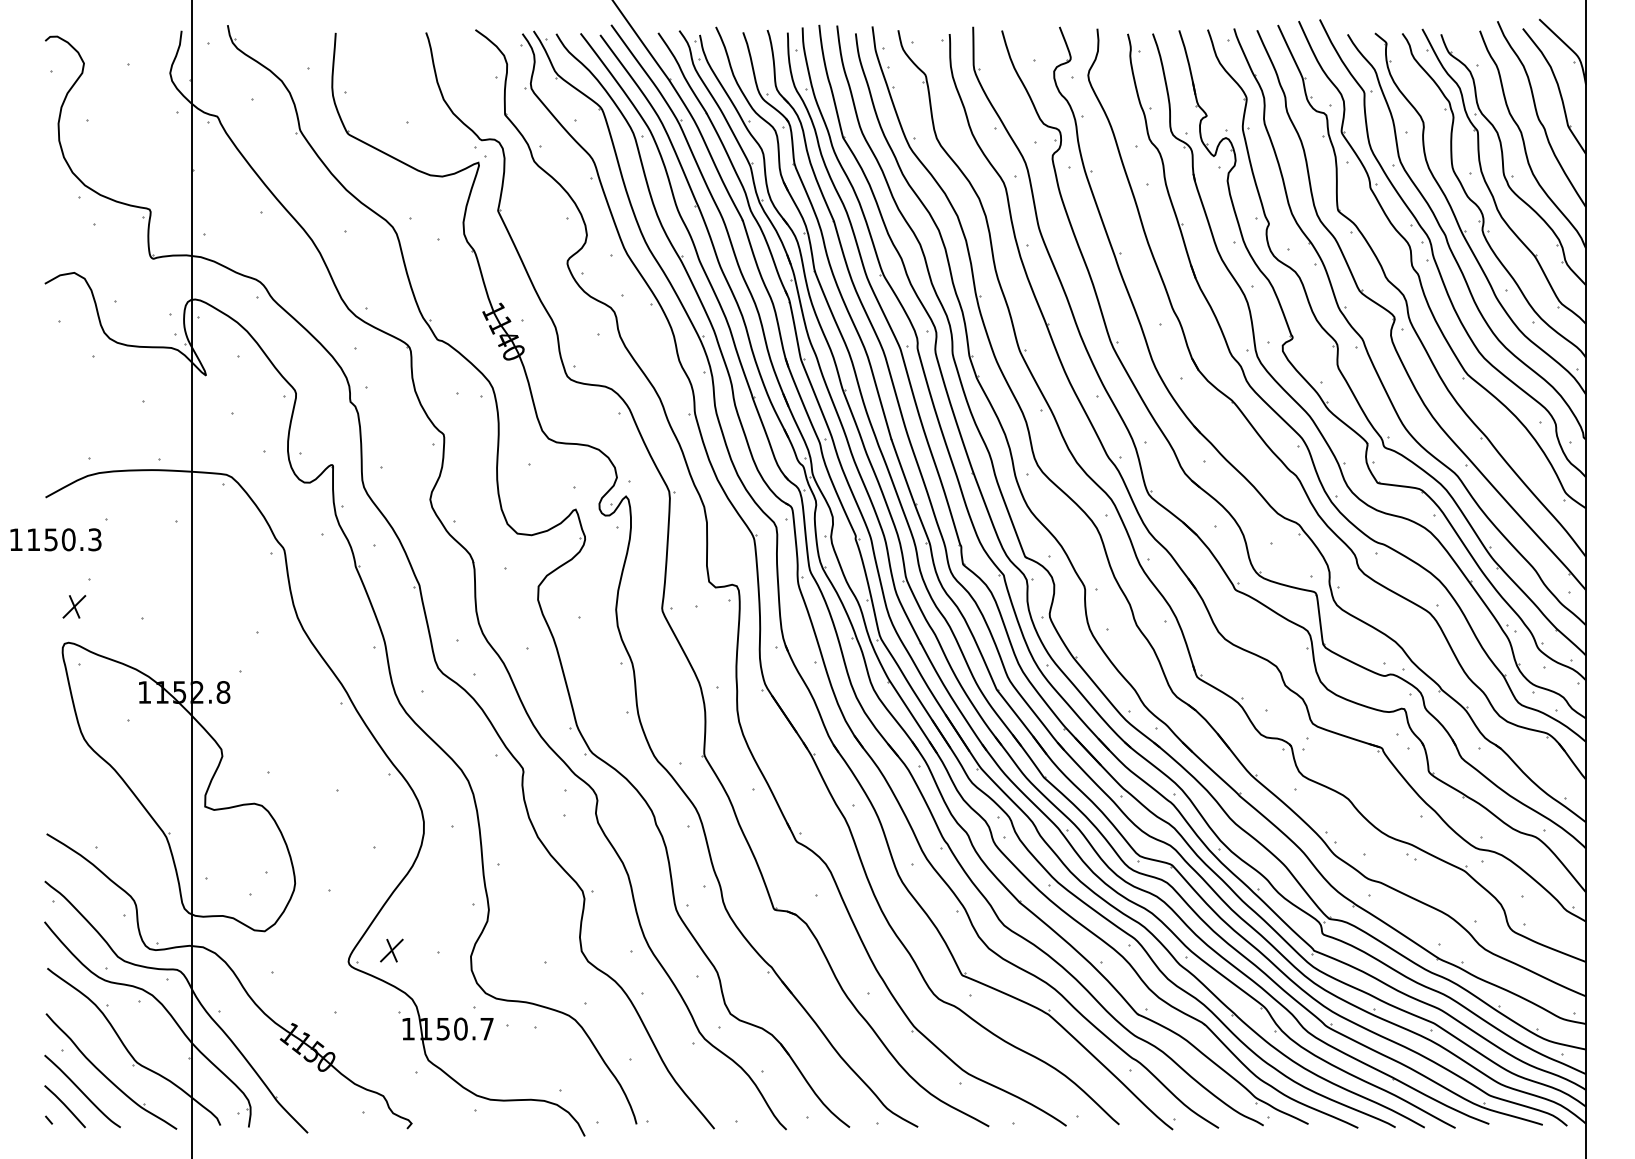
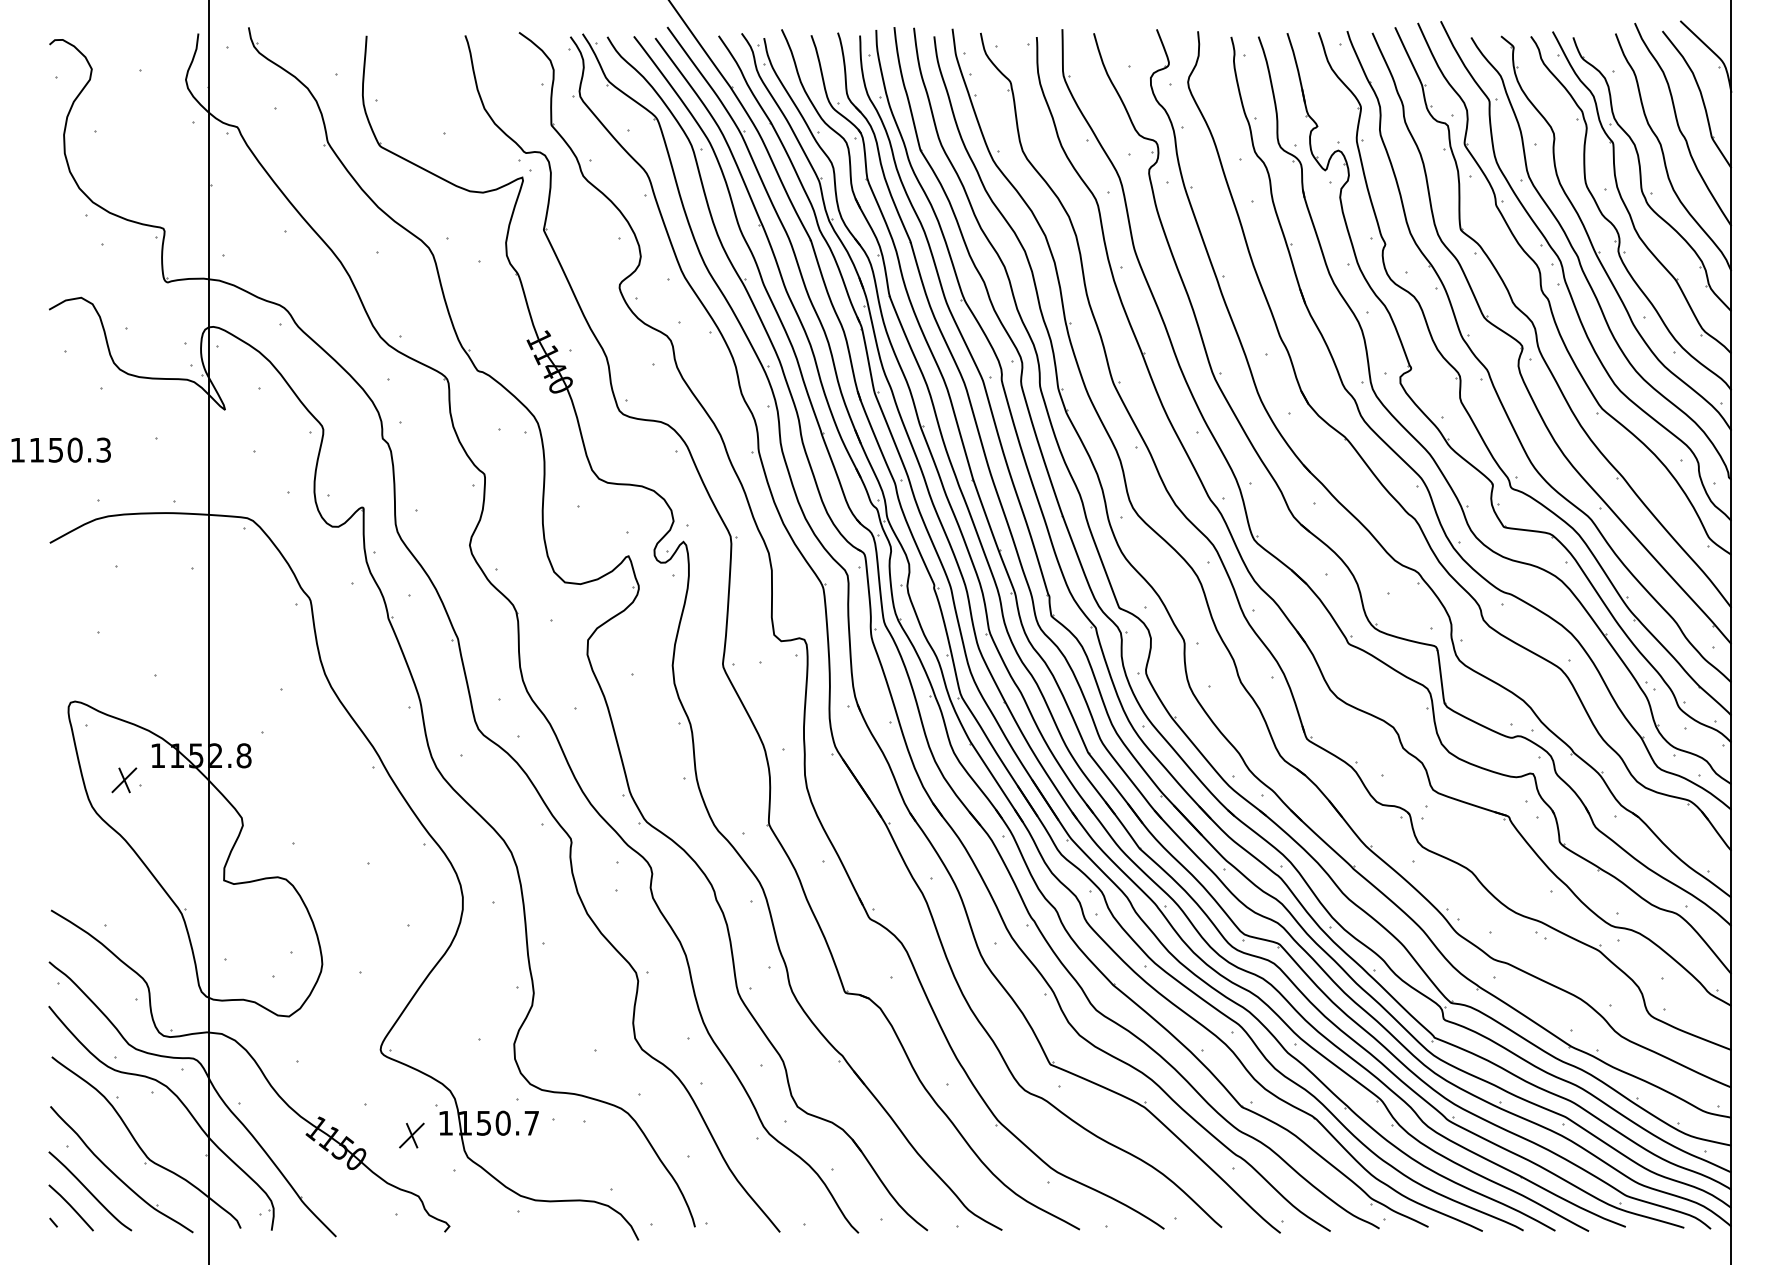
text: (55, 539) -> (60, 449), moved
part: (74, 606) -> (124, 780), moved
part: (391, 950) -> (411, 1135), moved

